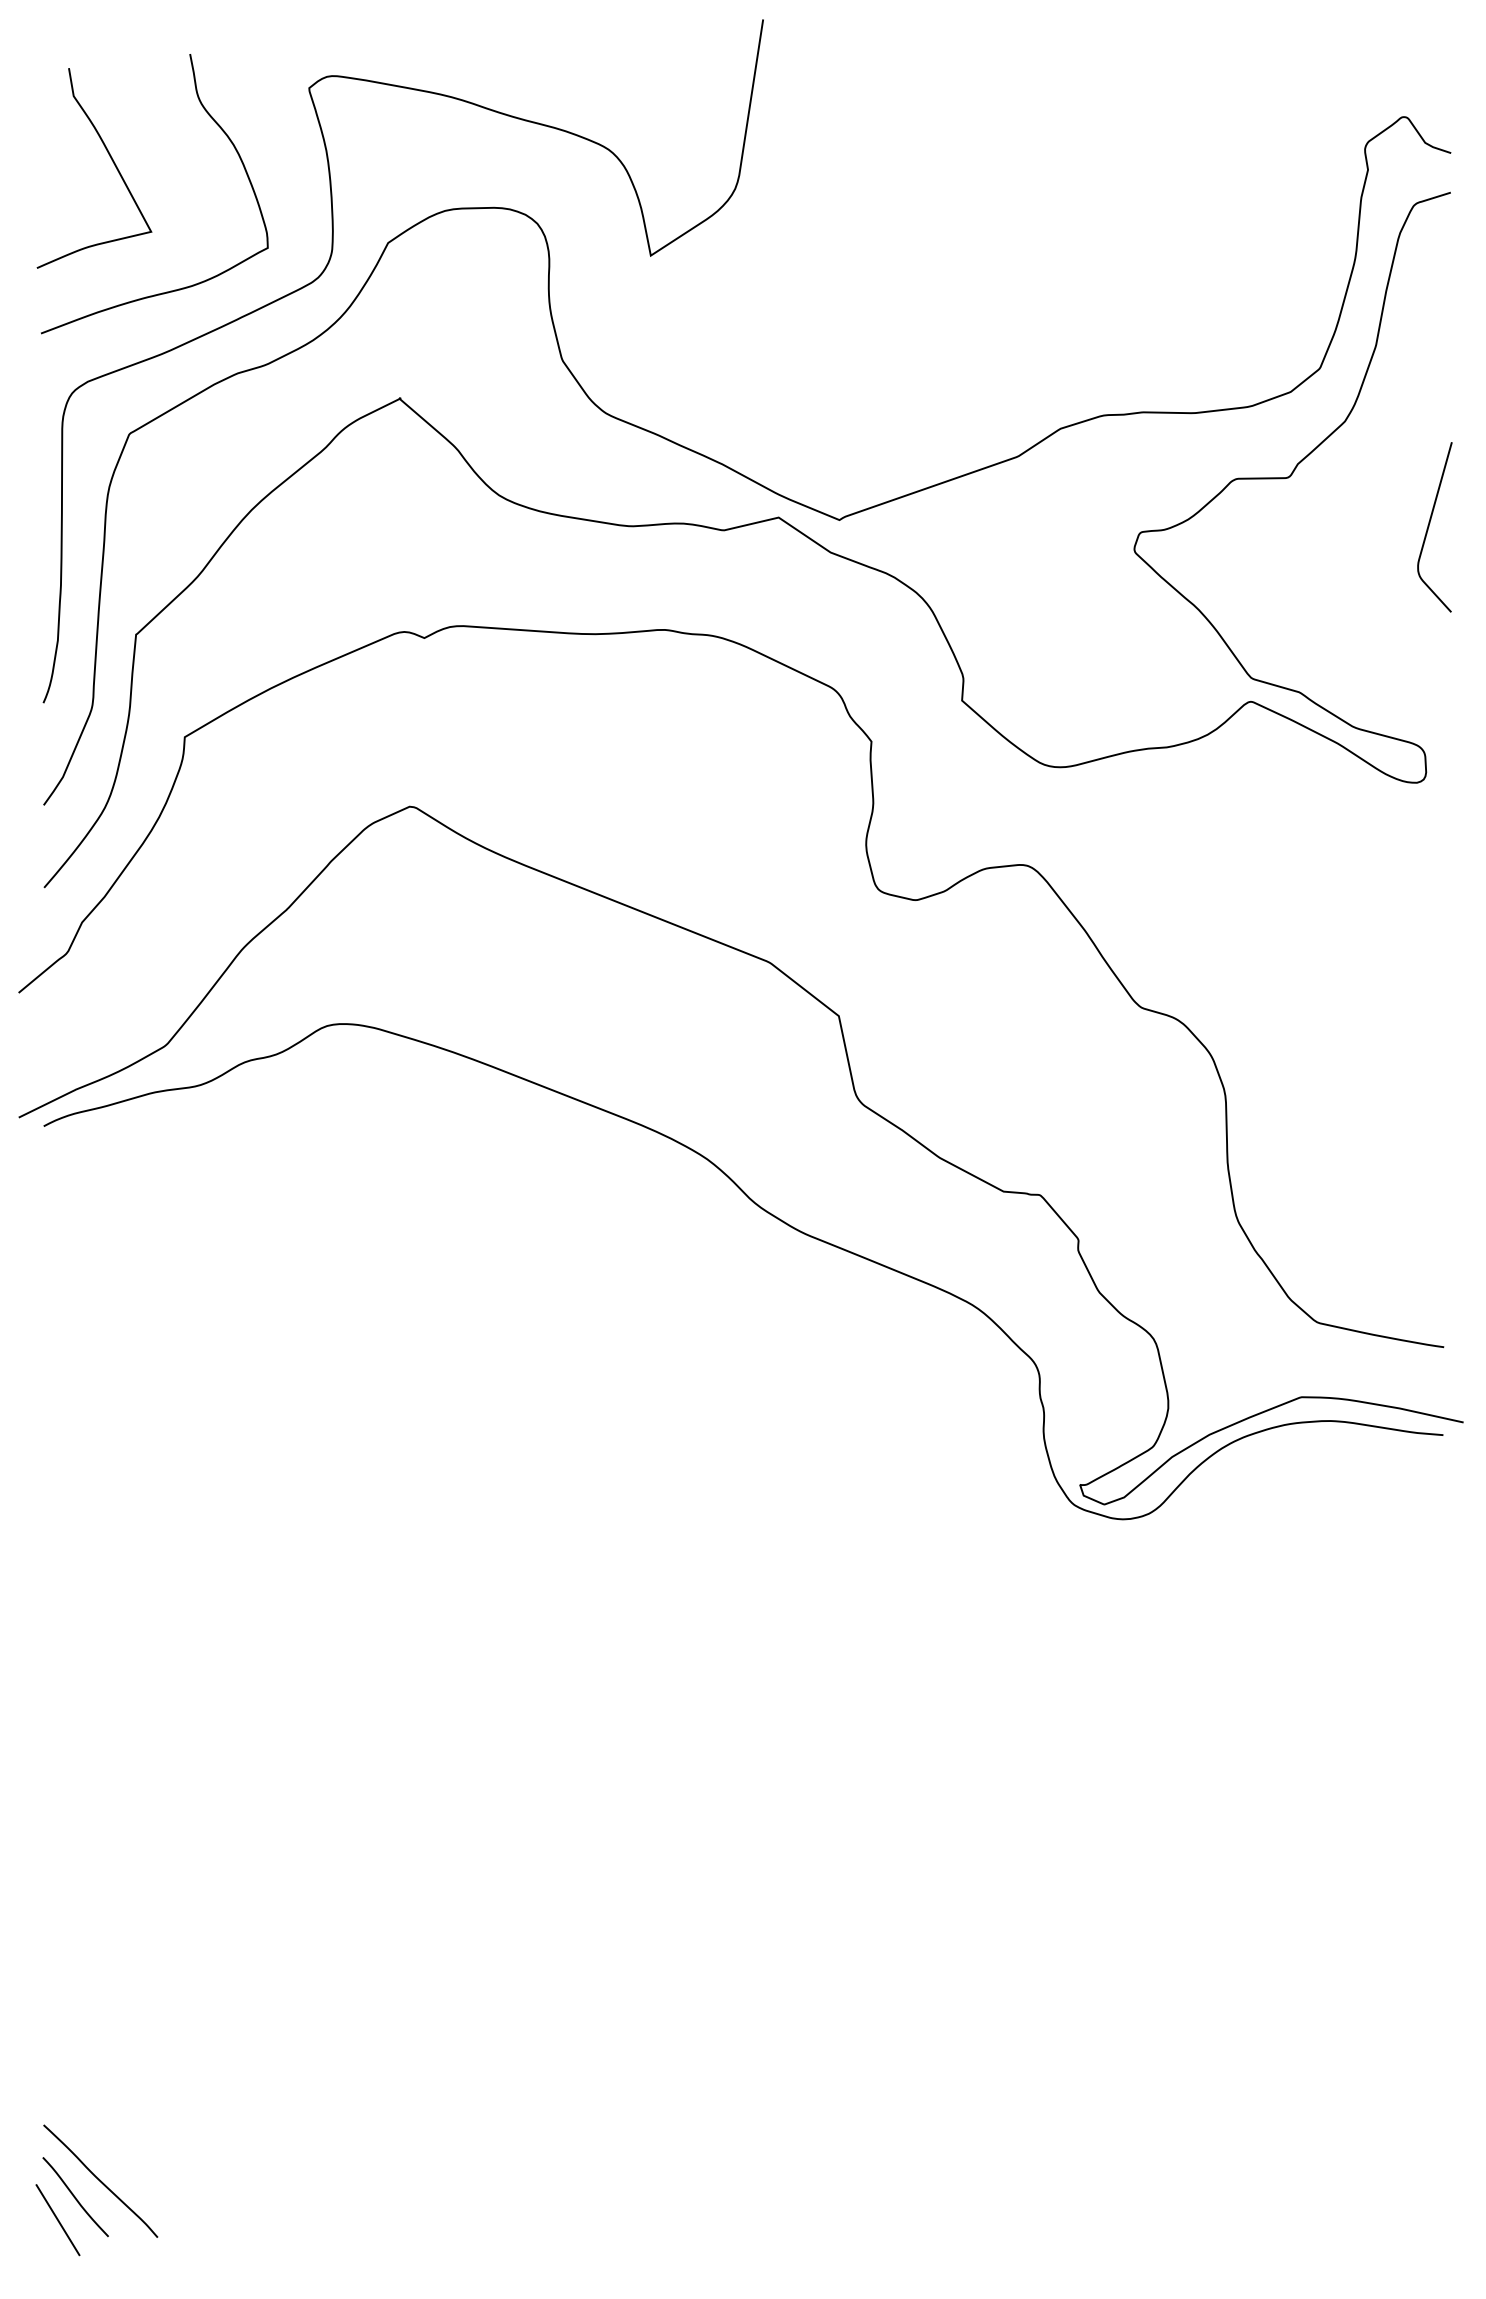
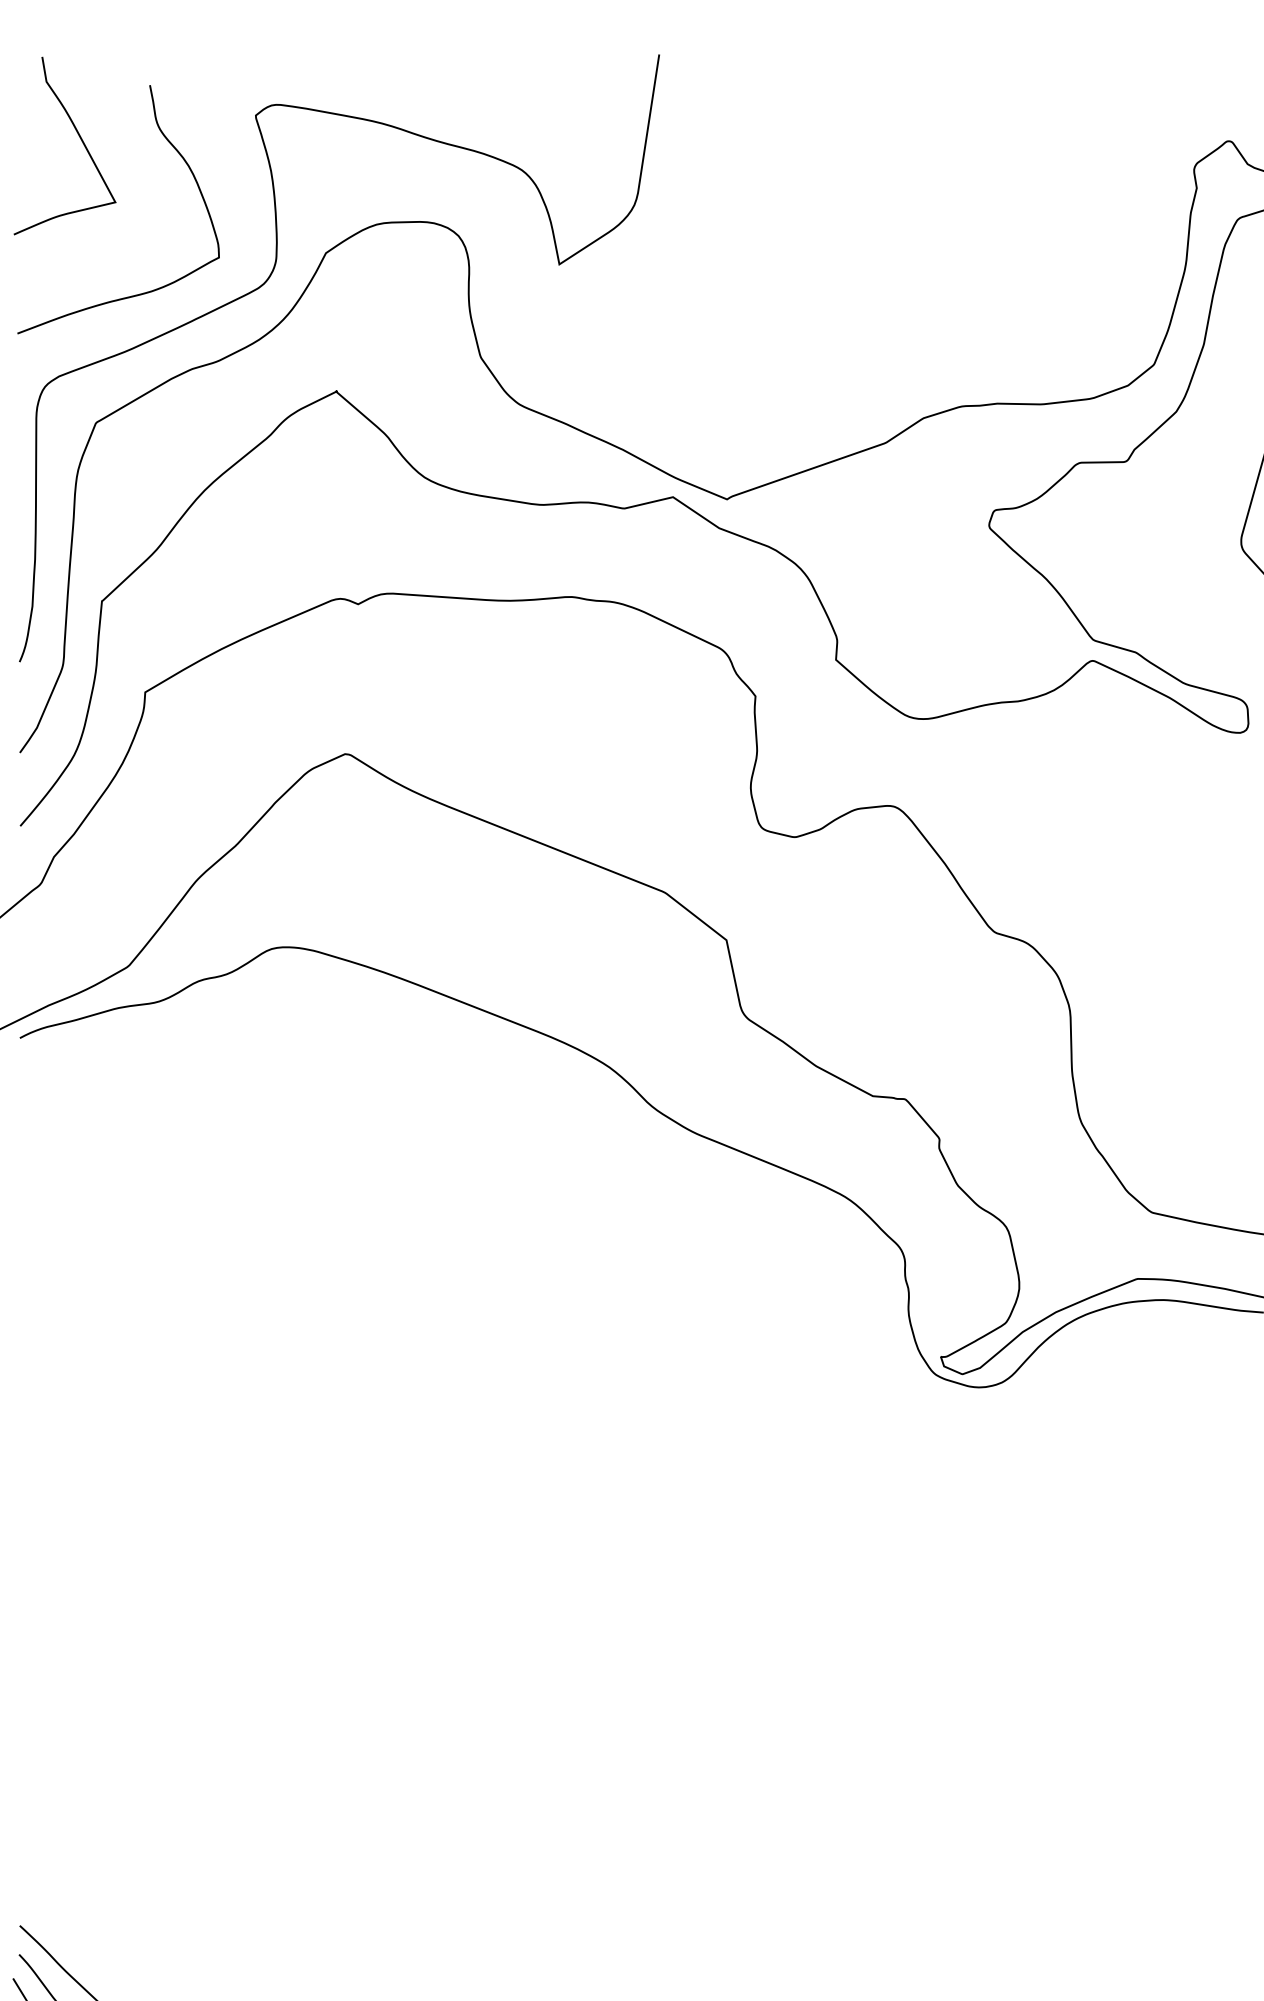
curve: (111, 160) -> (80, 138), moved

